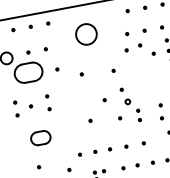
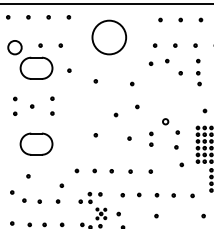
circle: (86, 34) -> (109, 37), size x1.43
circle: (127, 101) -> (165, 121), moved
part: (40, 137) -> (36, 143), size x1.43

